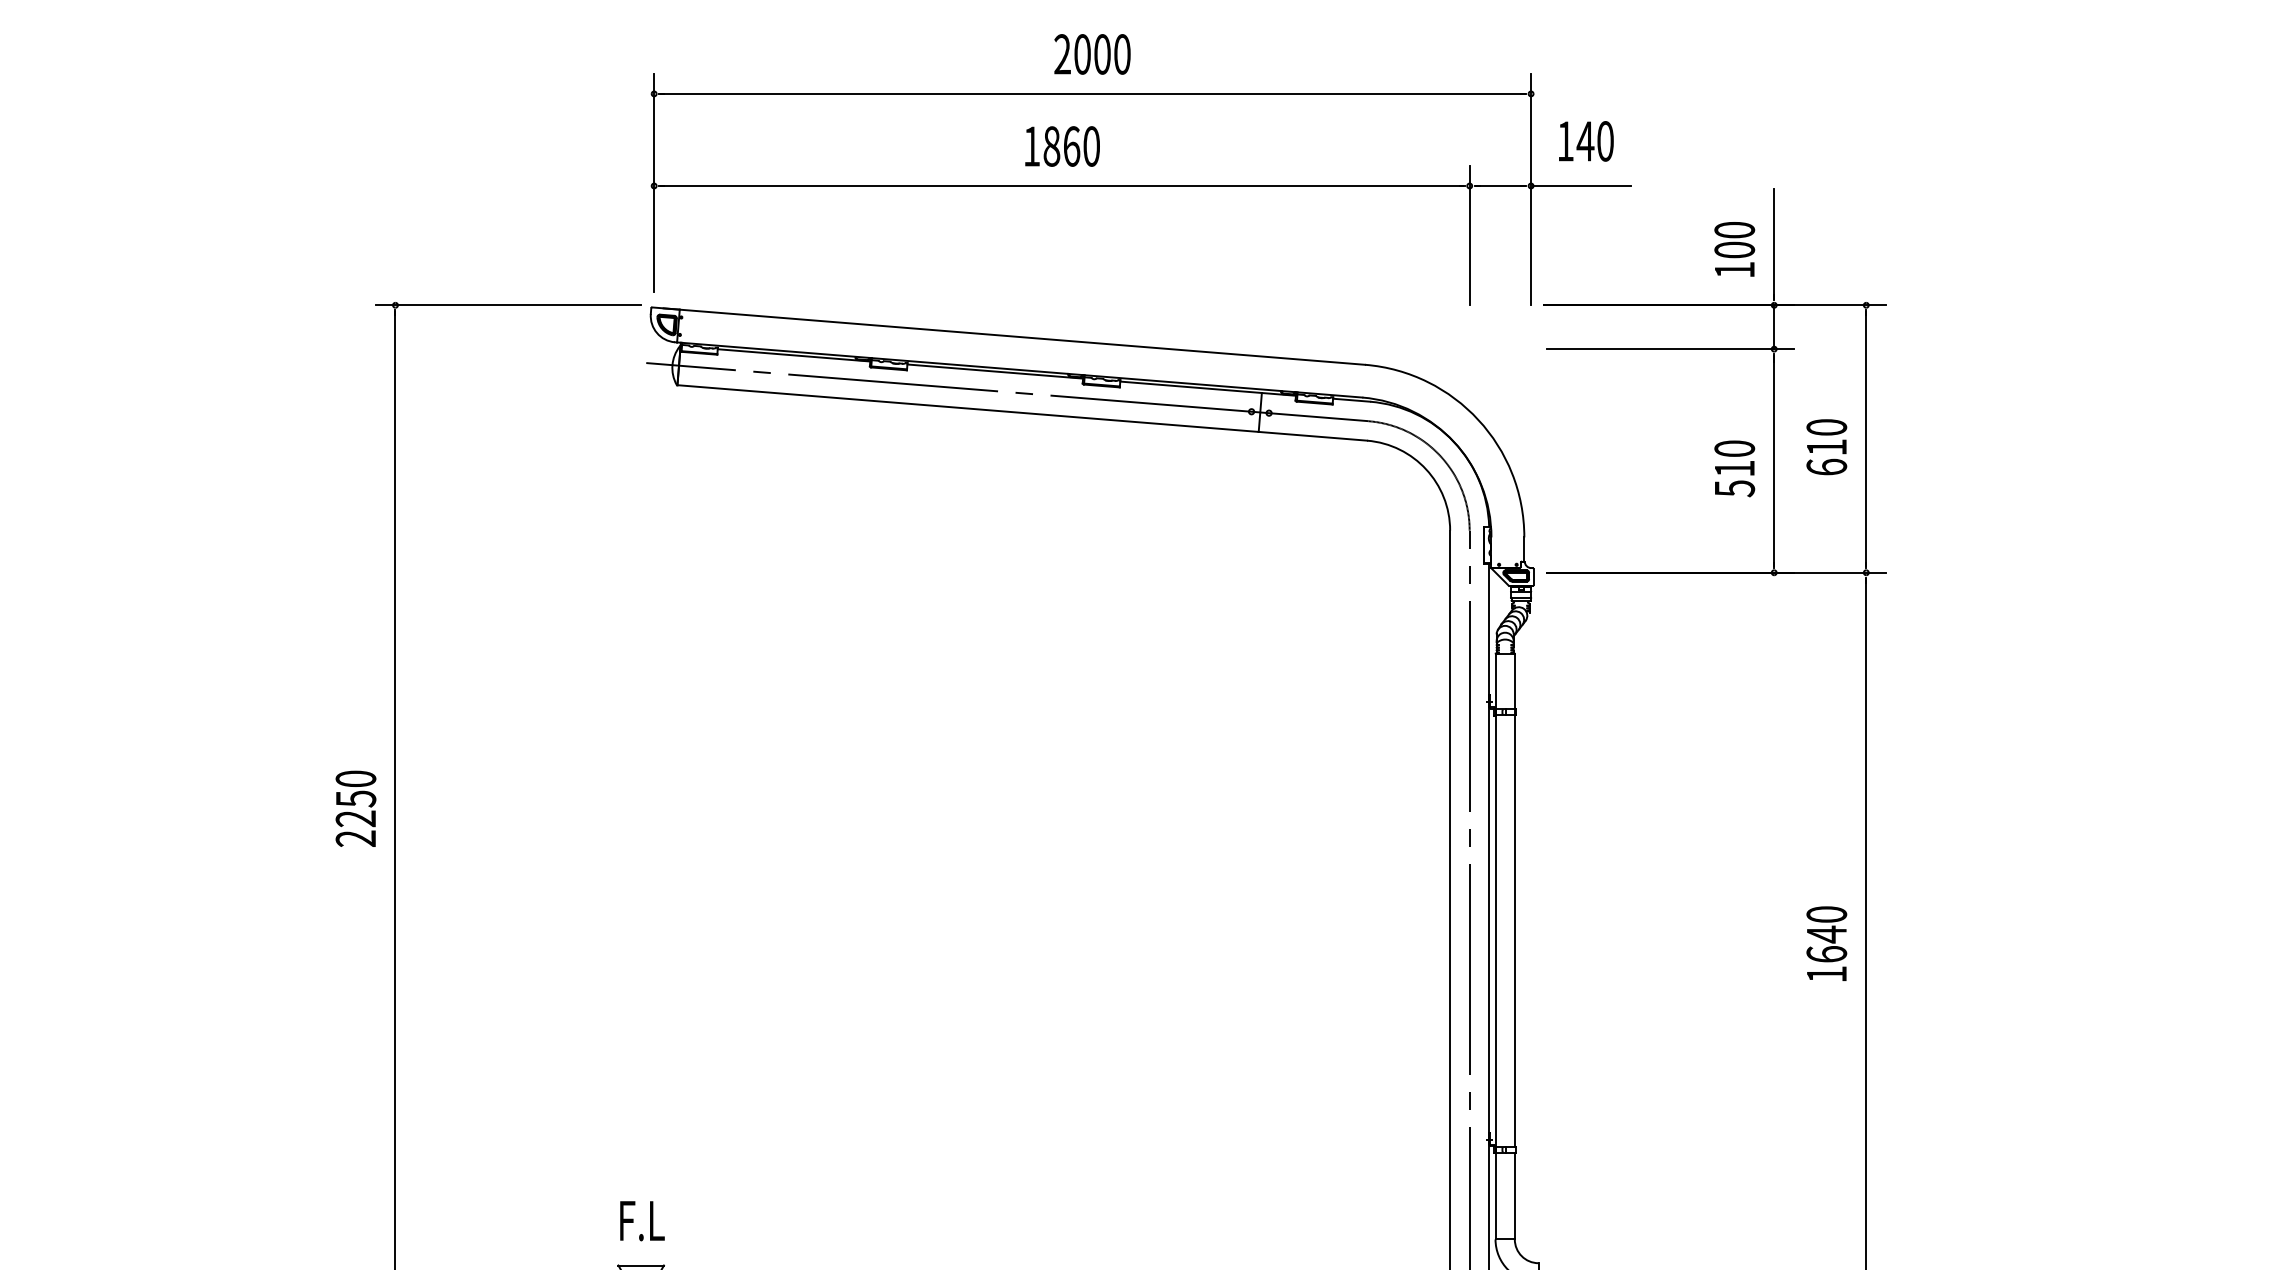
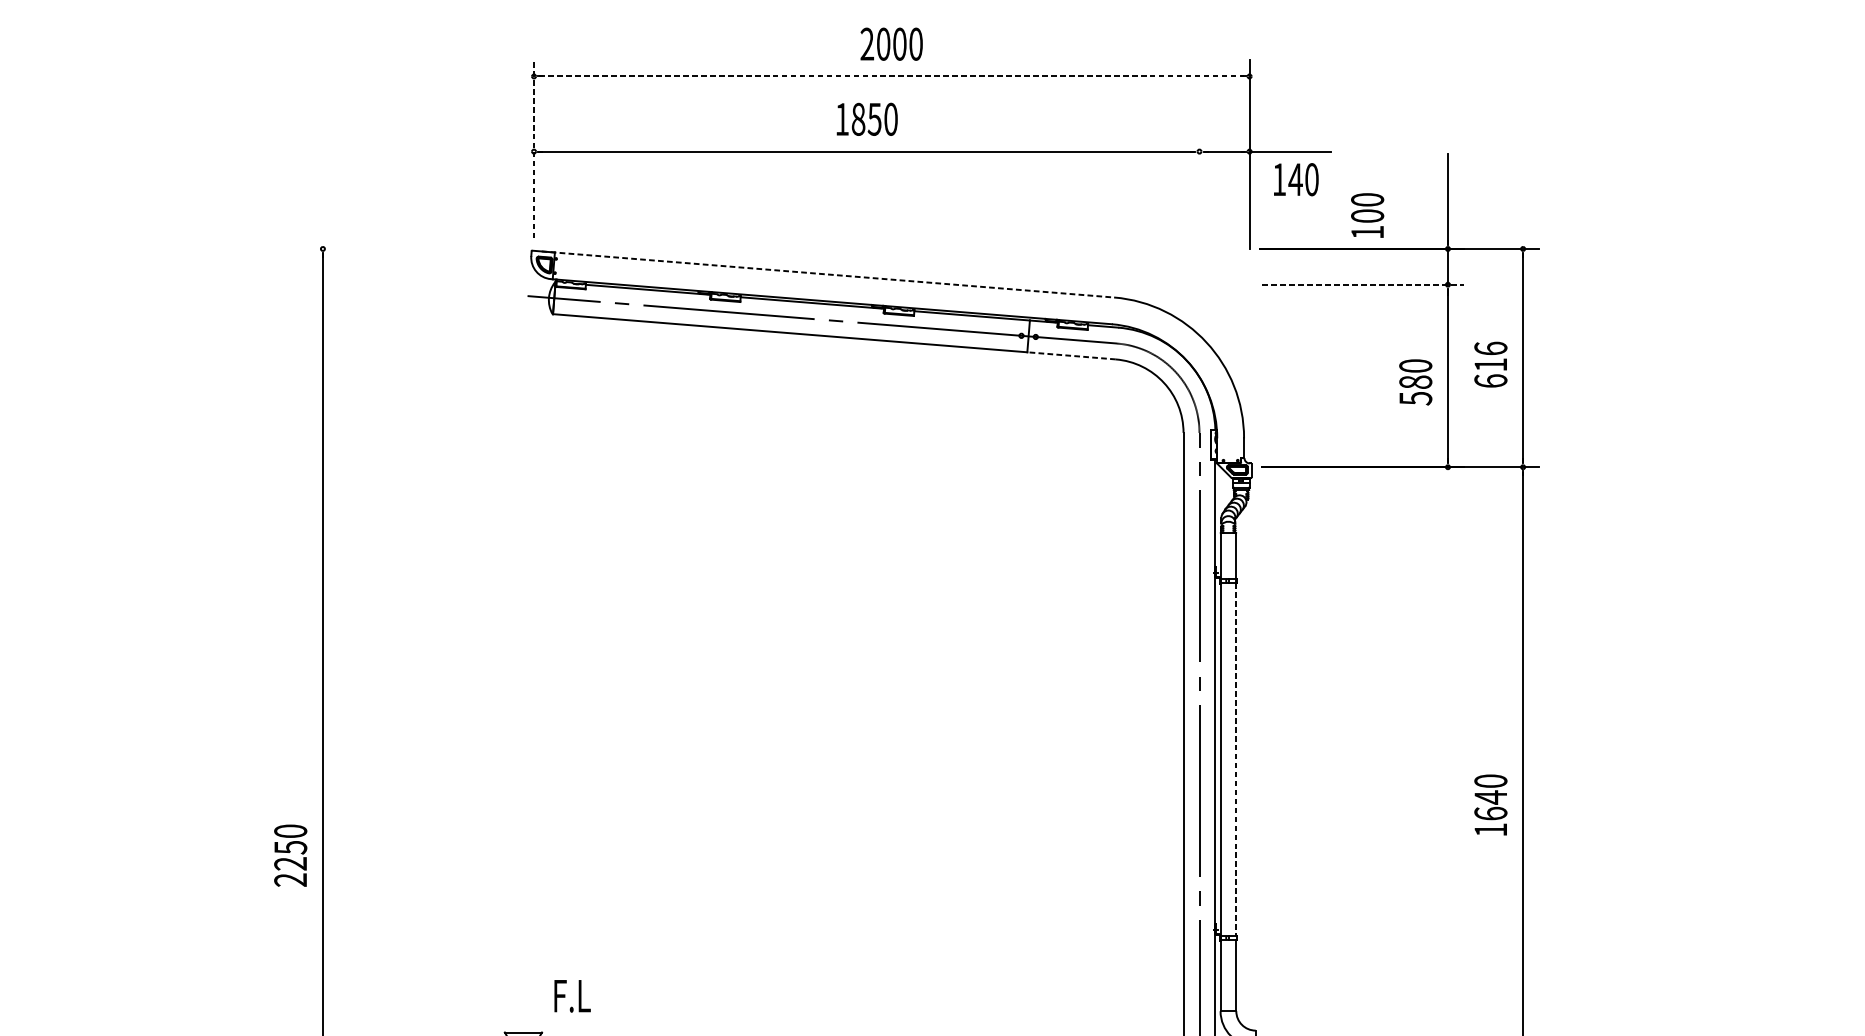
line: (1092, 93) -> (891, 76), solid -> dashed
text: (1586, 141) -> (1296, 179), moved
text: (1071, 146) -> (874, 119), 1860 -> 1850
line: (654, 183) -> (534, 149), solid -> dashed
line: (1469, 235) -> (1199, 192), removed
text: (1734, 249) -> (1367, 215), moved
line: (508, 305) -> (415, 249), removed
line: (1014, 336) -> (828, 274), solid -> dashed
line: (1670, 349) -> (1363, 285), solid -> dashed
text: (1826, 427) -> (1490, 348), 610 -> 616
line: (1312, 436) -> (1071, 356), solid -> dashed
text: (1734, 468) -> (1415, 382), 510 -> 580
text: (355, 808) -> (290, 855), moved
line: (1514, 931) -> (1236, 759), solid -> dashed
text: (1826, 943) -> (1490, 804), moved
text: (642, 1221) -> (572, 996), moved

